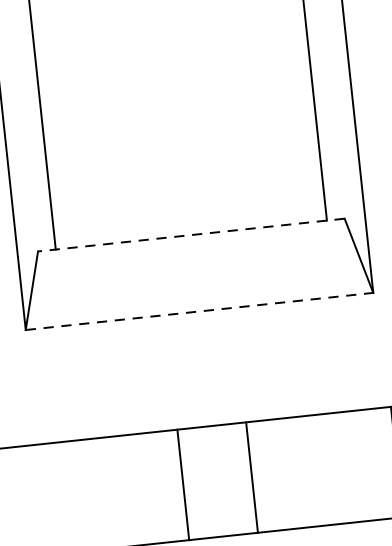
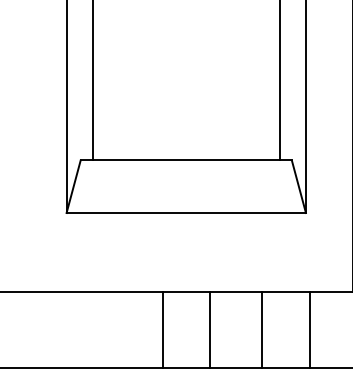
line: (191, 235) -> (186, 160), dashed -> solid
line: (199, 312) -> (186, 213), dashed -> solid
line: (328, 468) -> (262, 329), added

